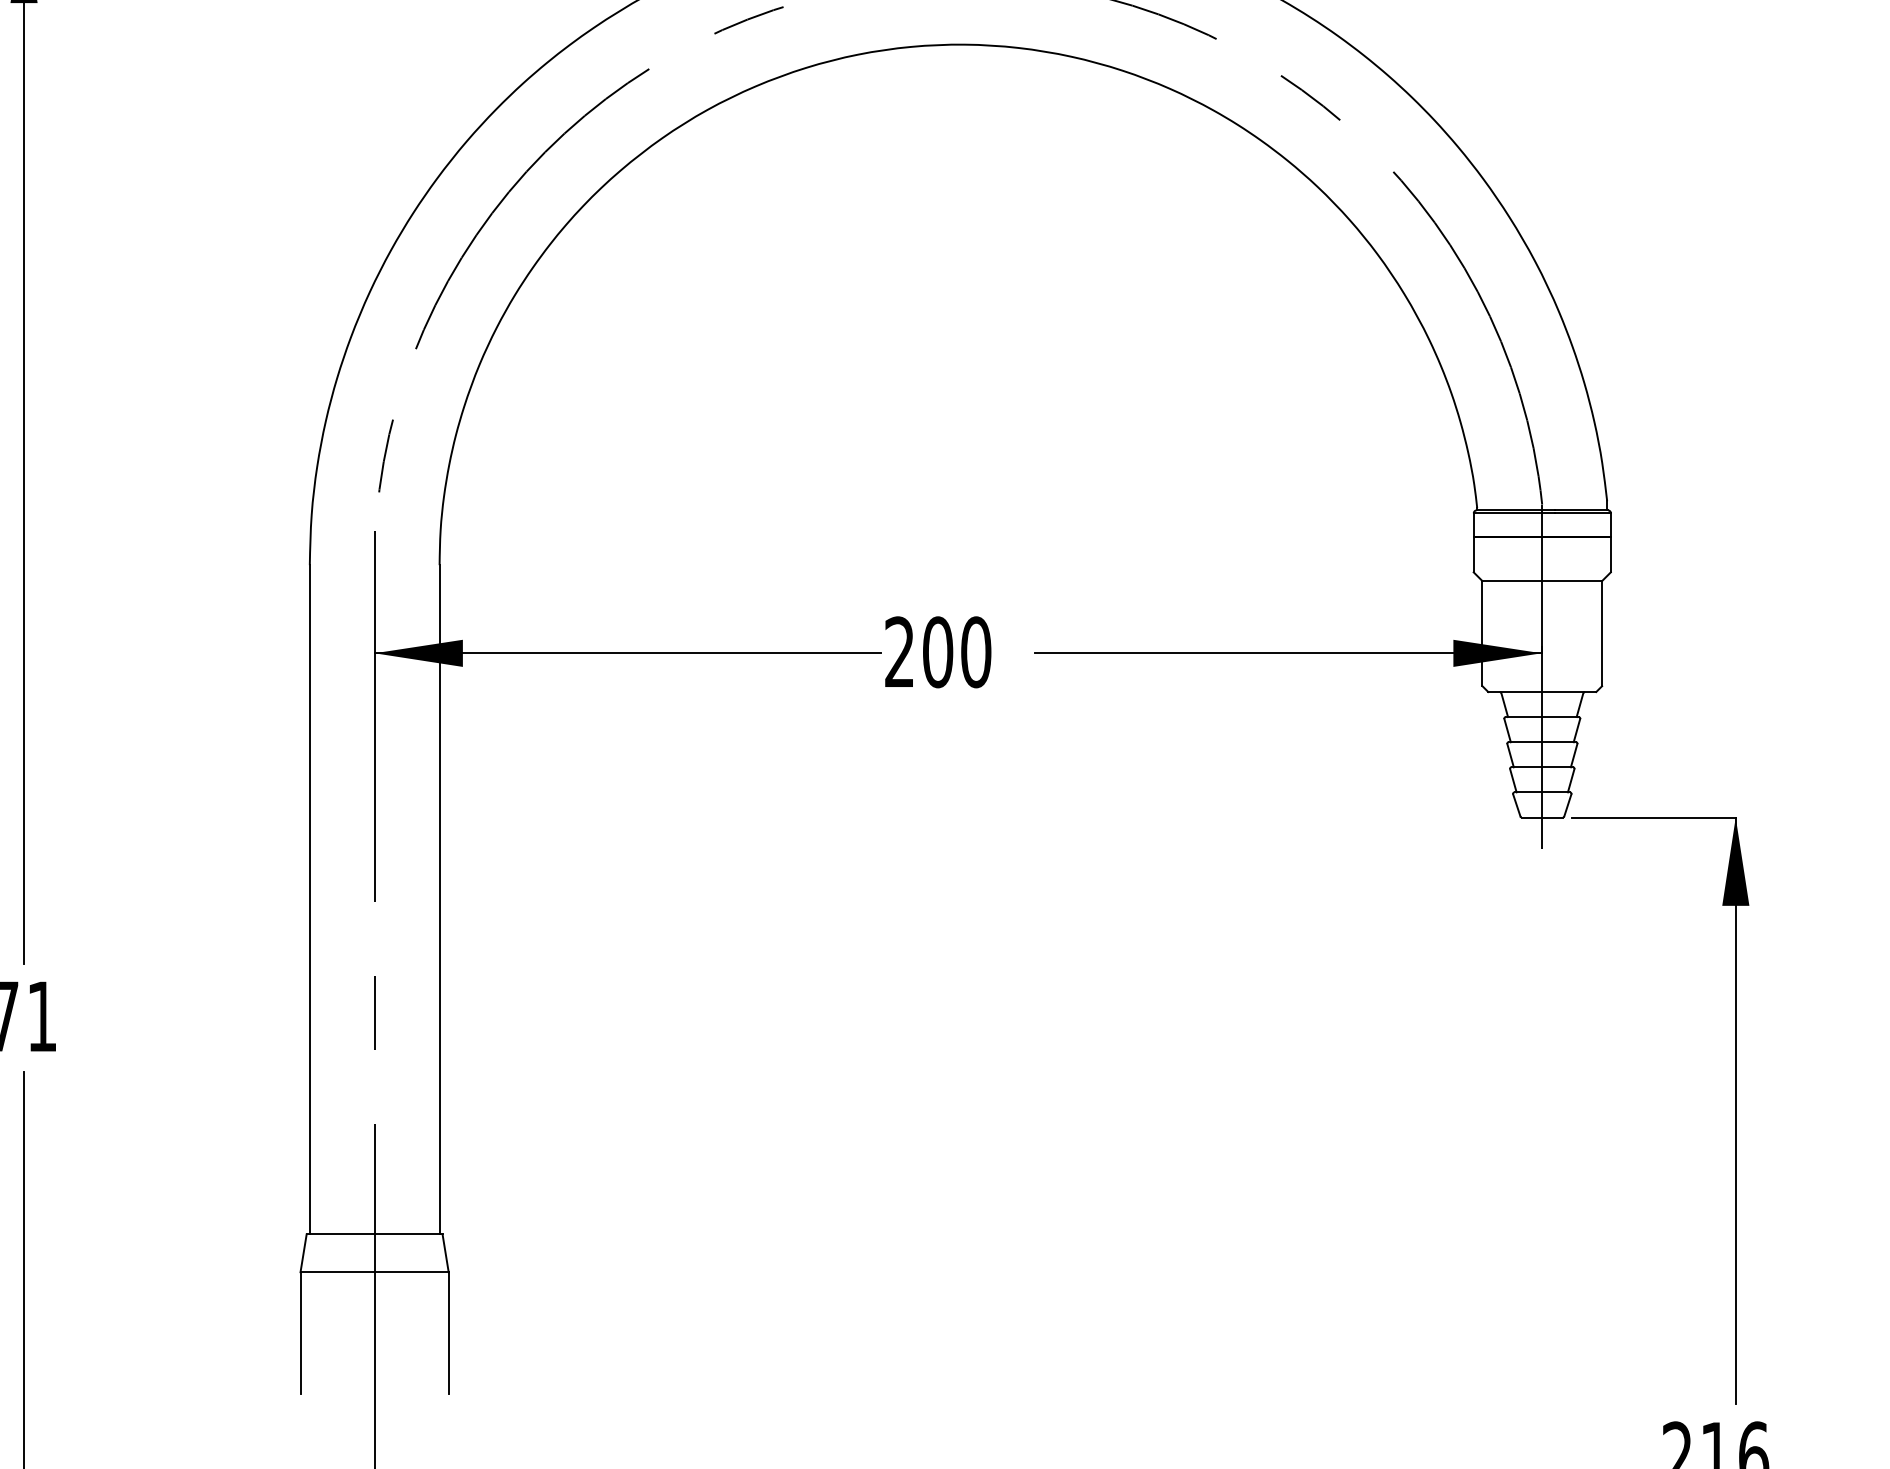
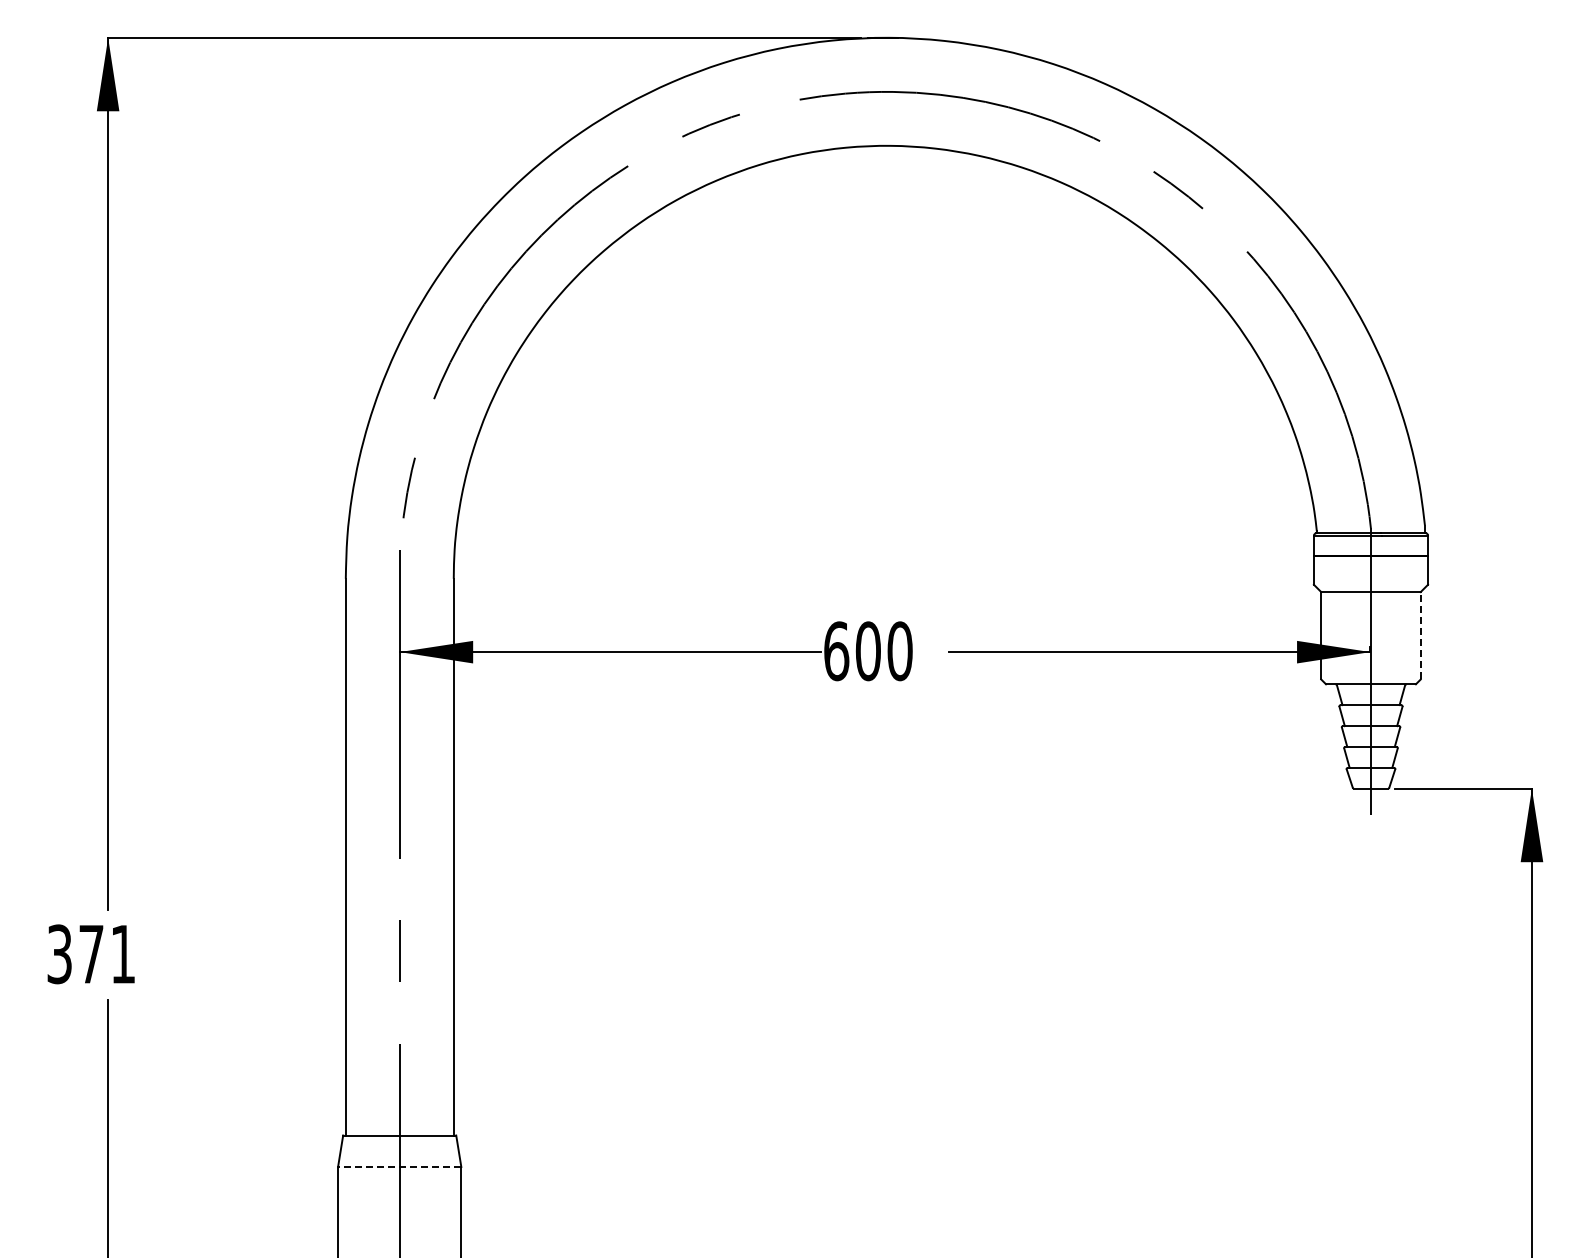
line: (1601, 633) -> (1420, 635), solid -> dashed
text: (899, 652) -> (836, 651), 200 -> 600
line: (374, 1271) -> (399, 1166), solid -> dashed

